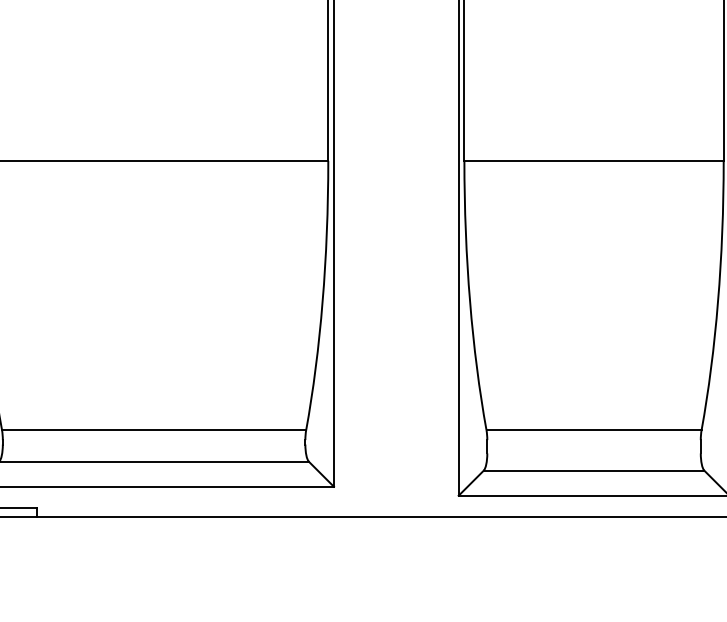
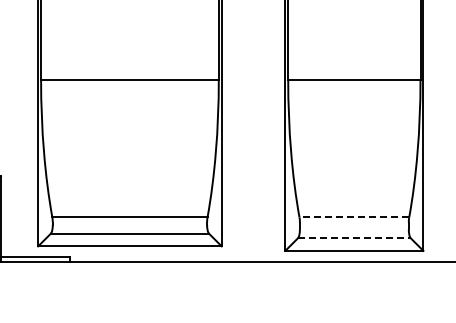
line: (594, 430) -> (354, 217), solid -> dashed
line: (594, 471) -> (354, 238), solid -> dashed

